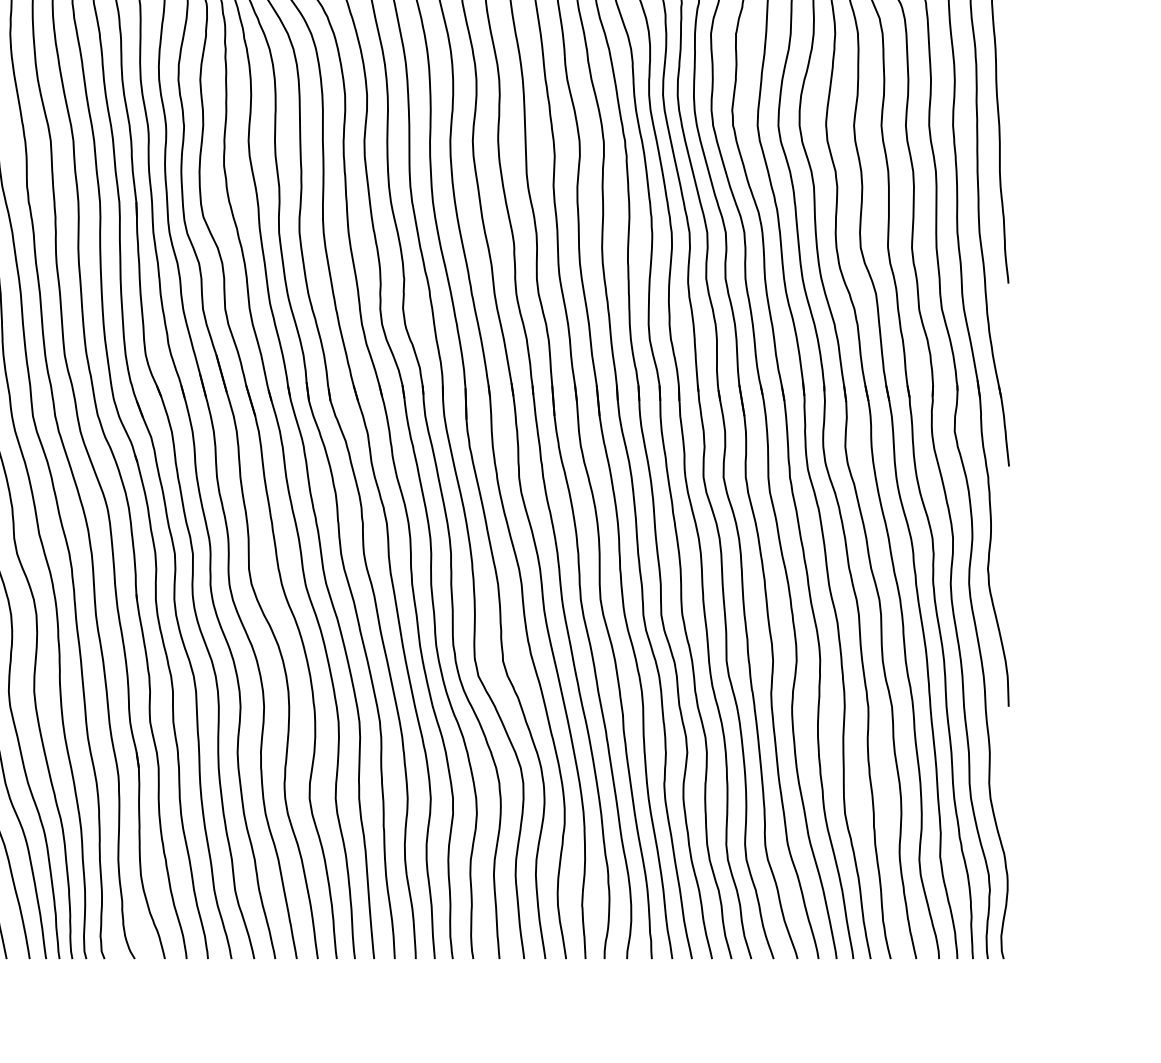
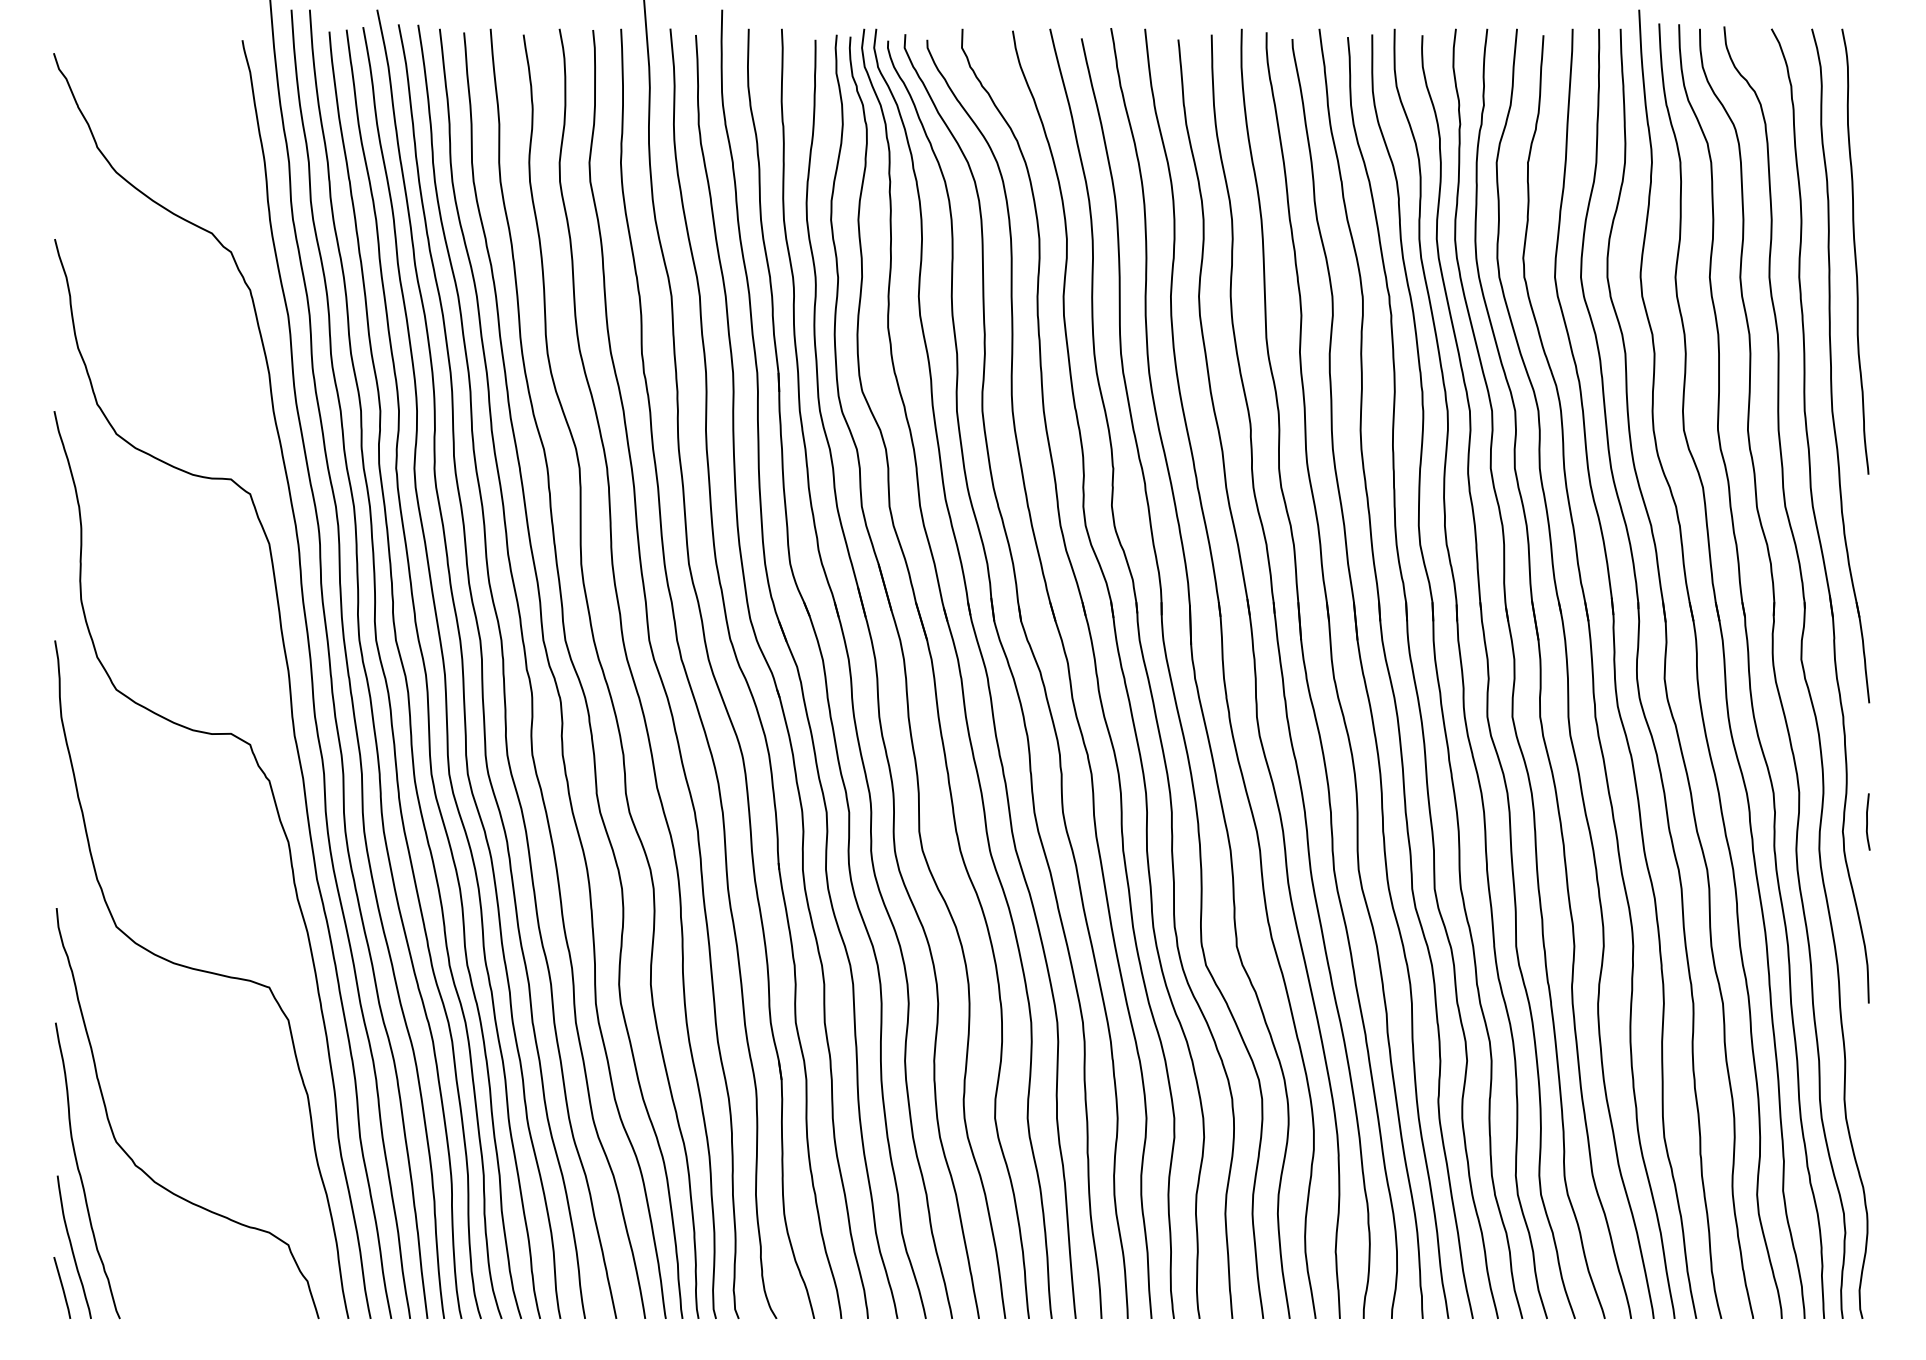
curve: (1007, 561) -> (1867, 821), added

